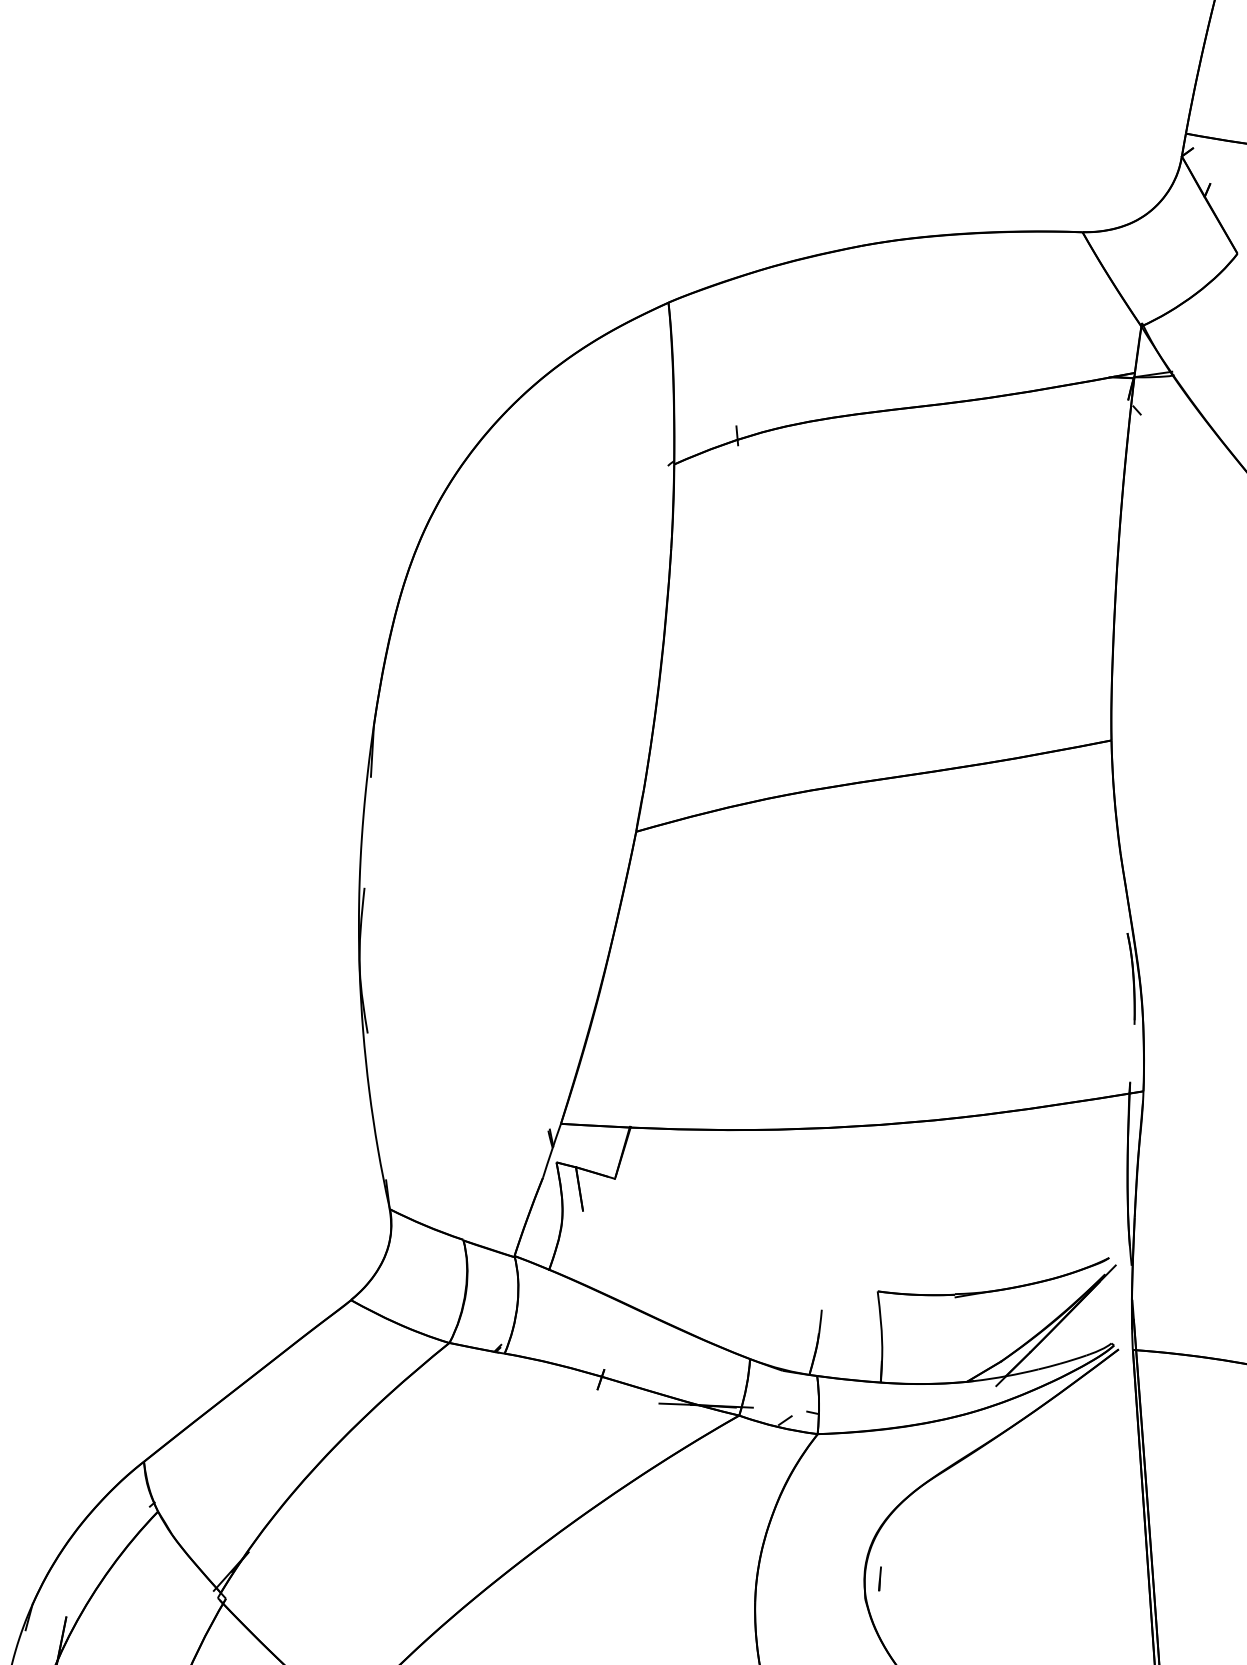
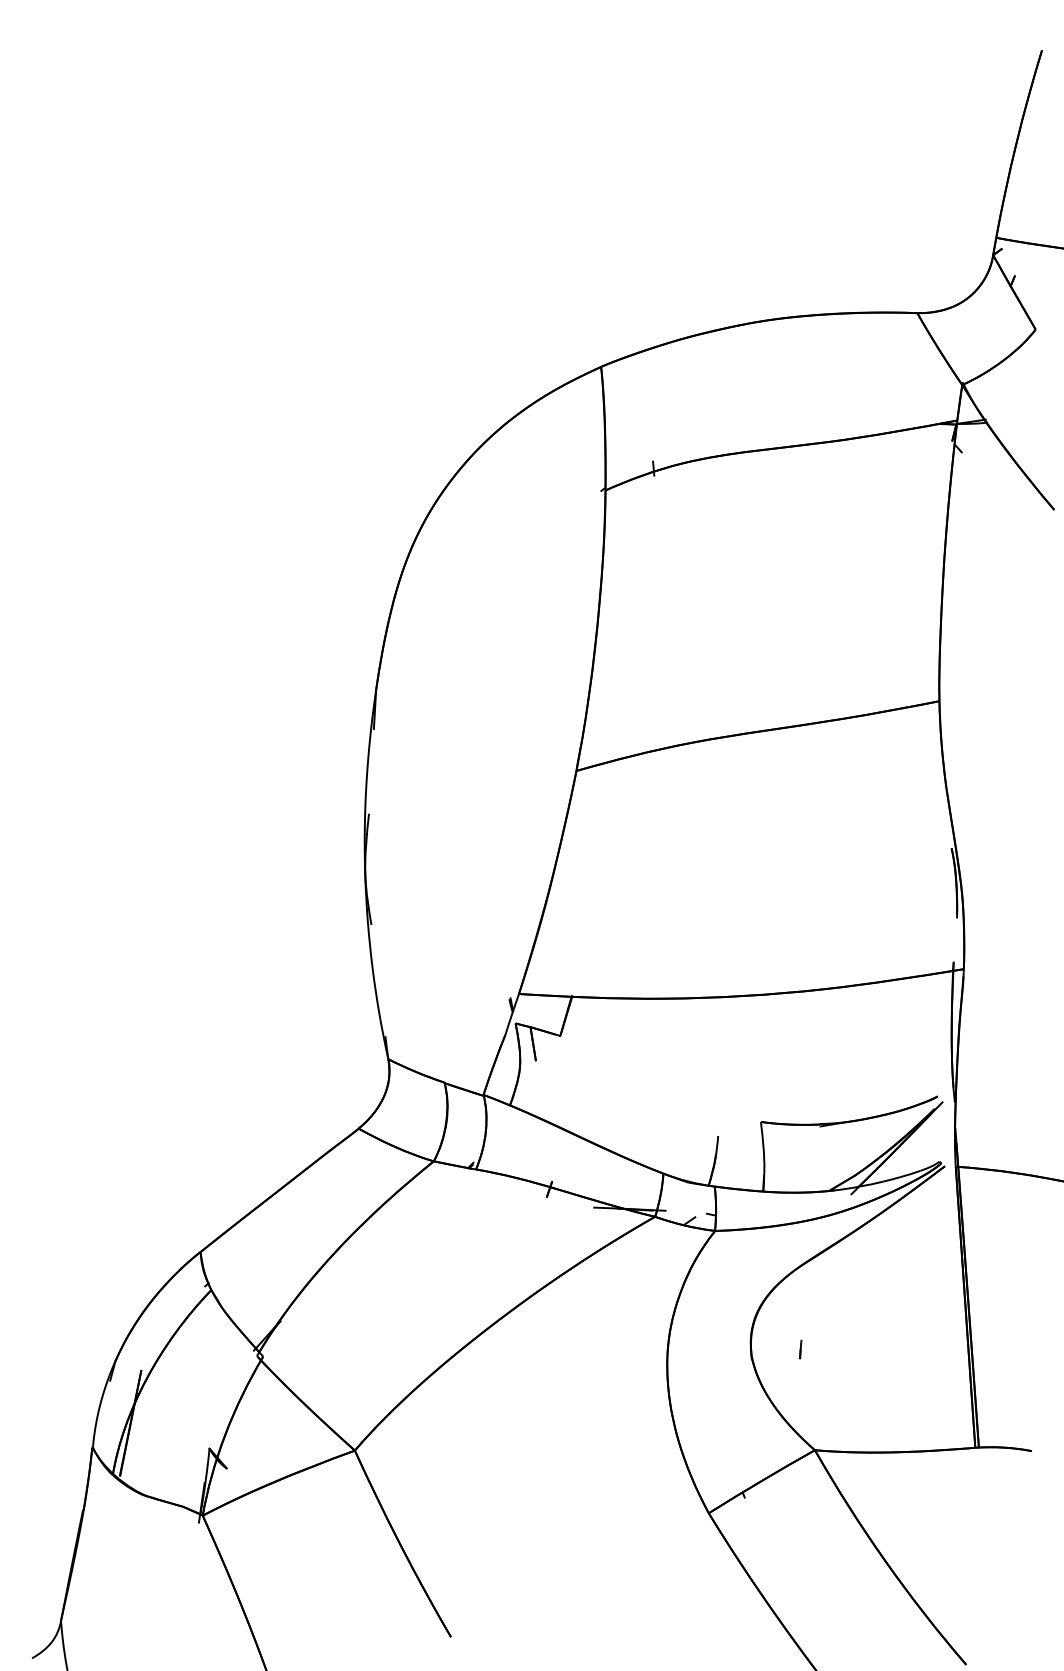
line: (879, 1578) -> (800, 1349), moved

